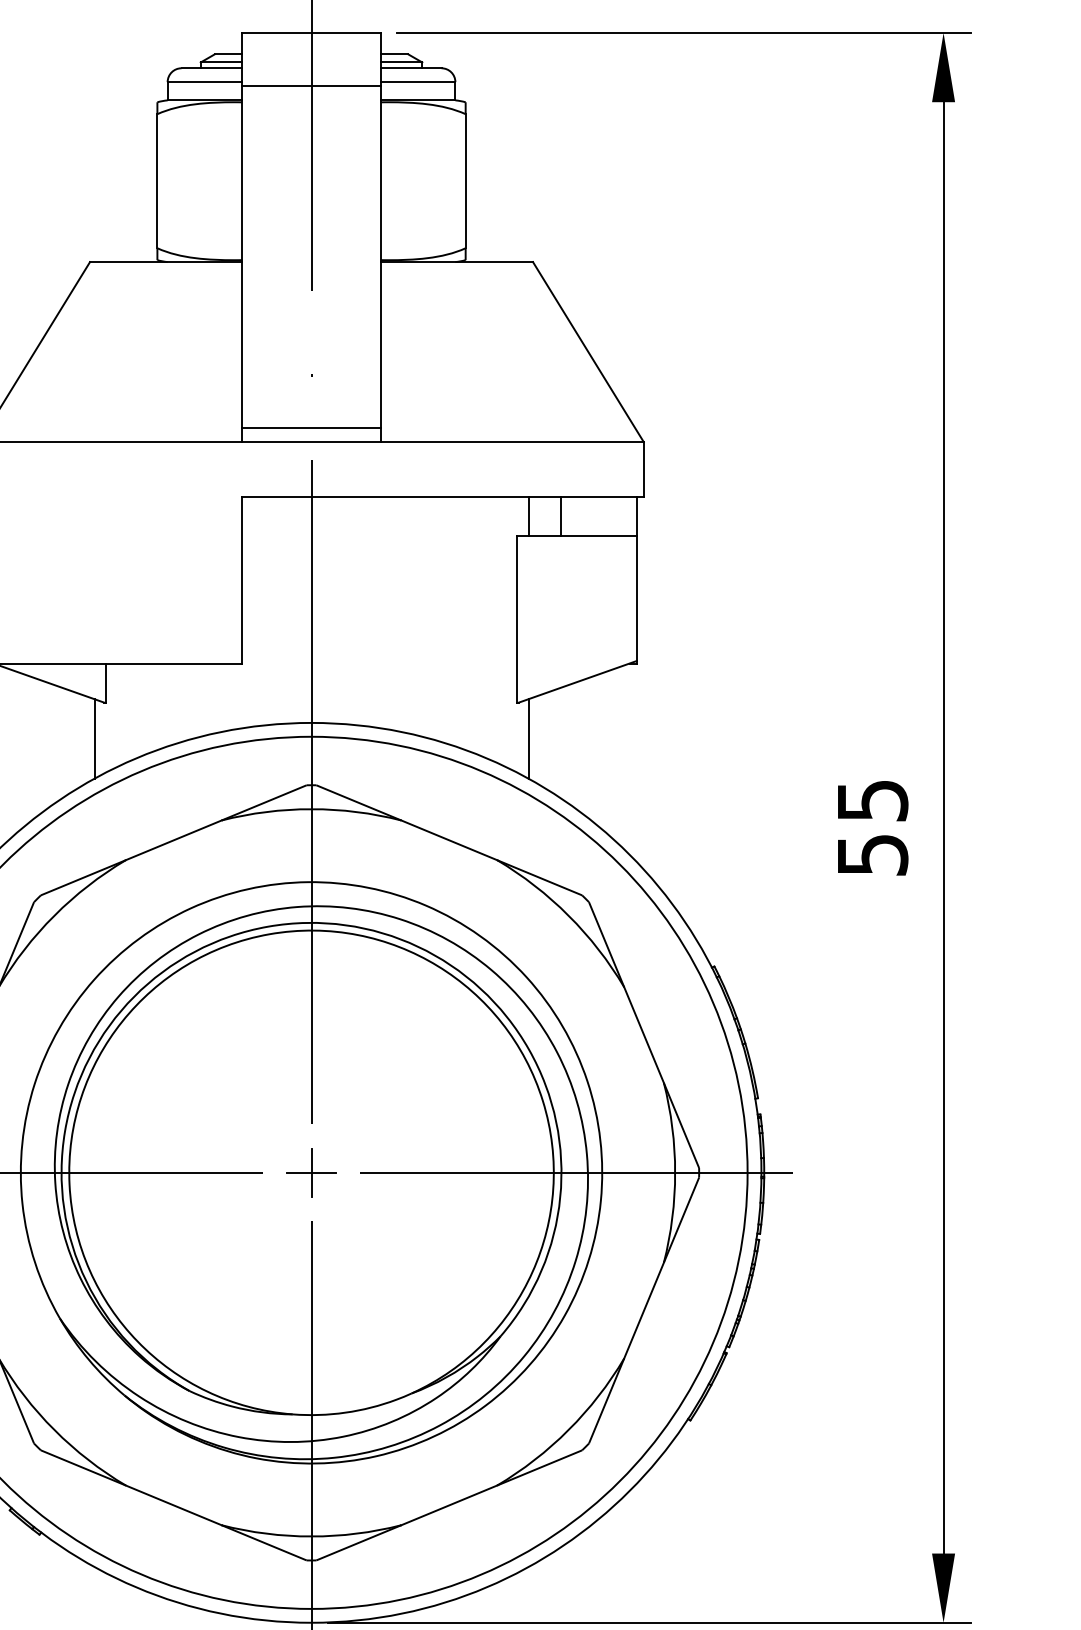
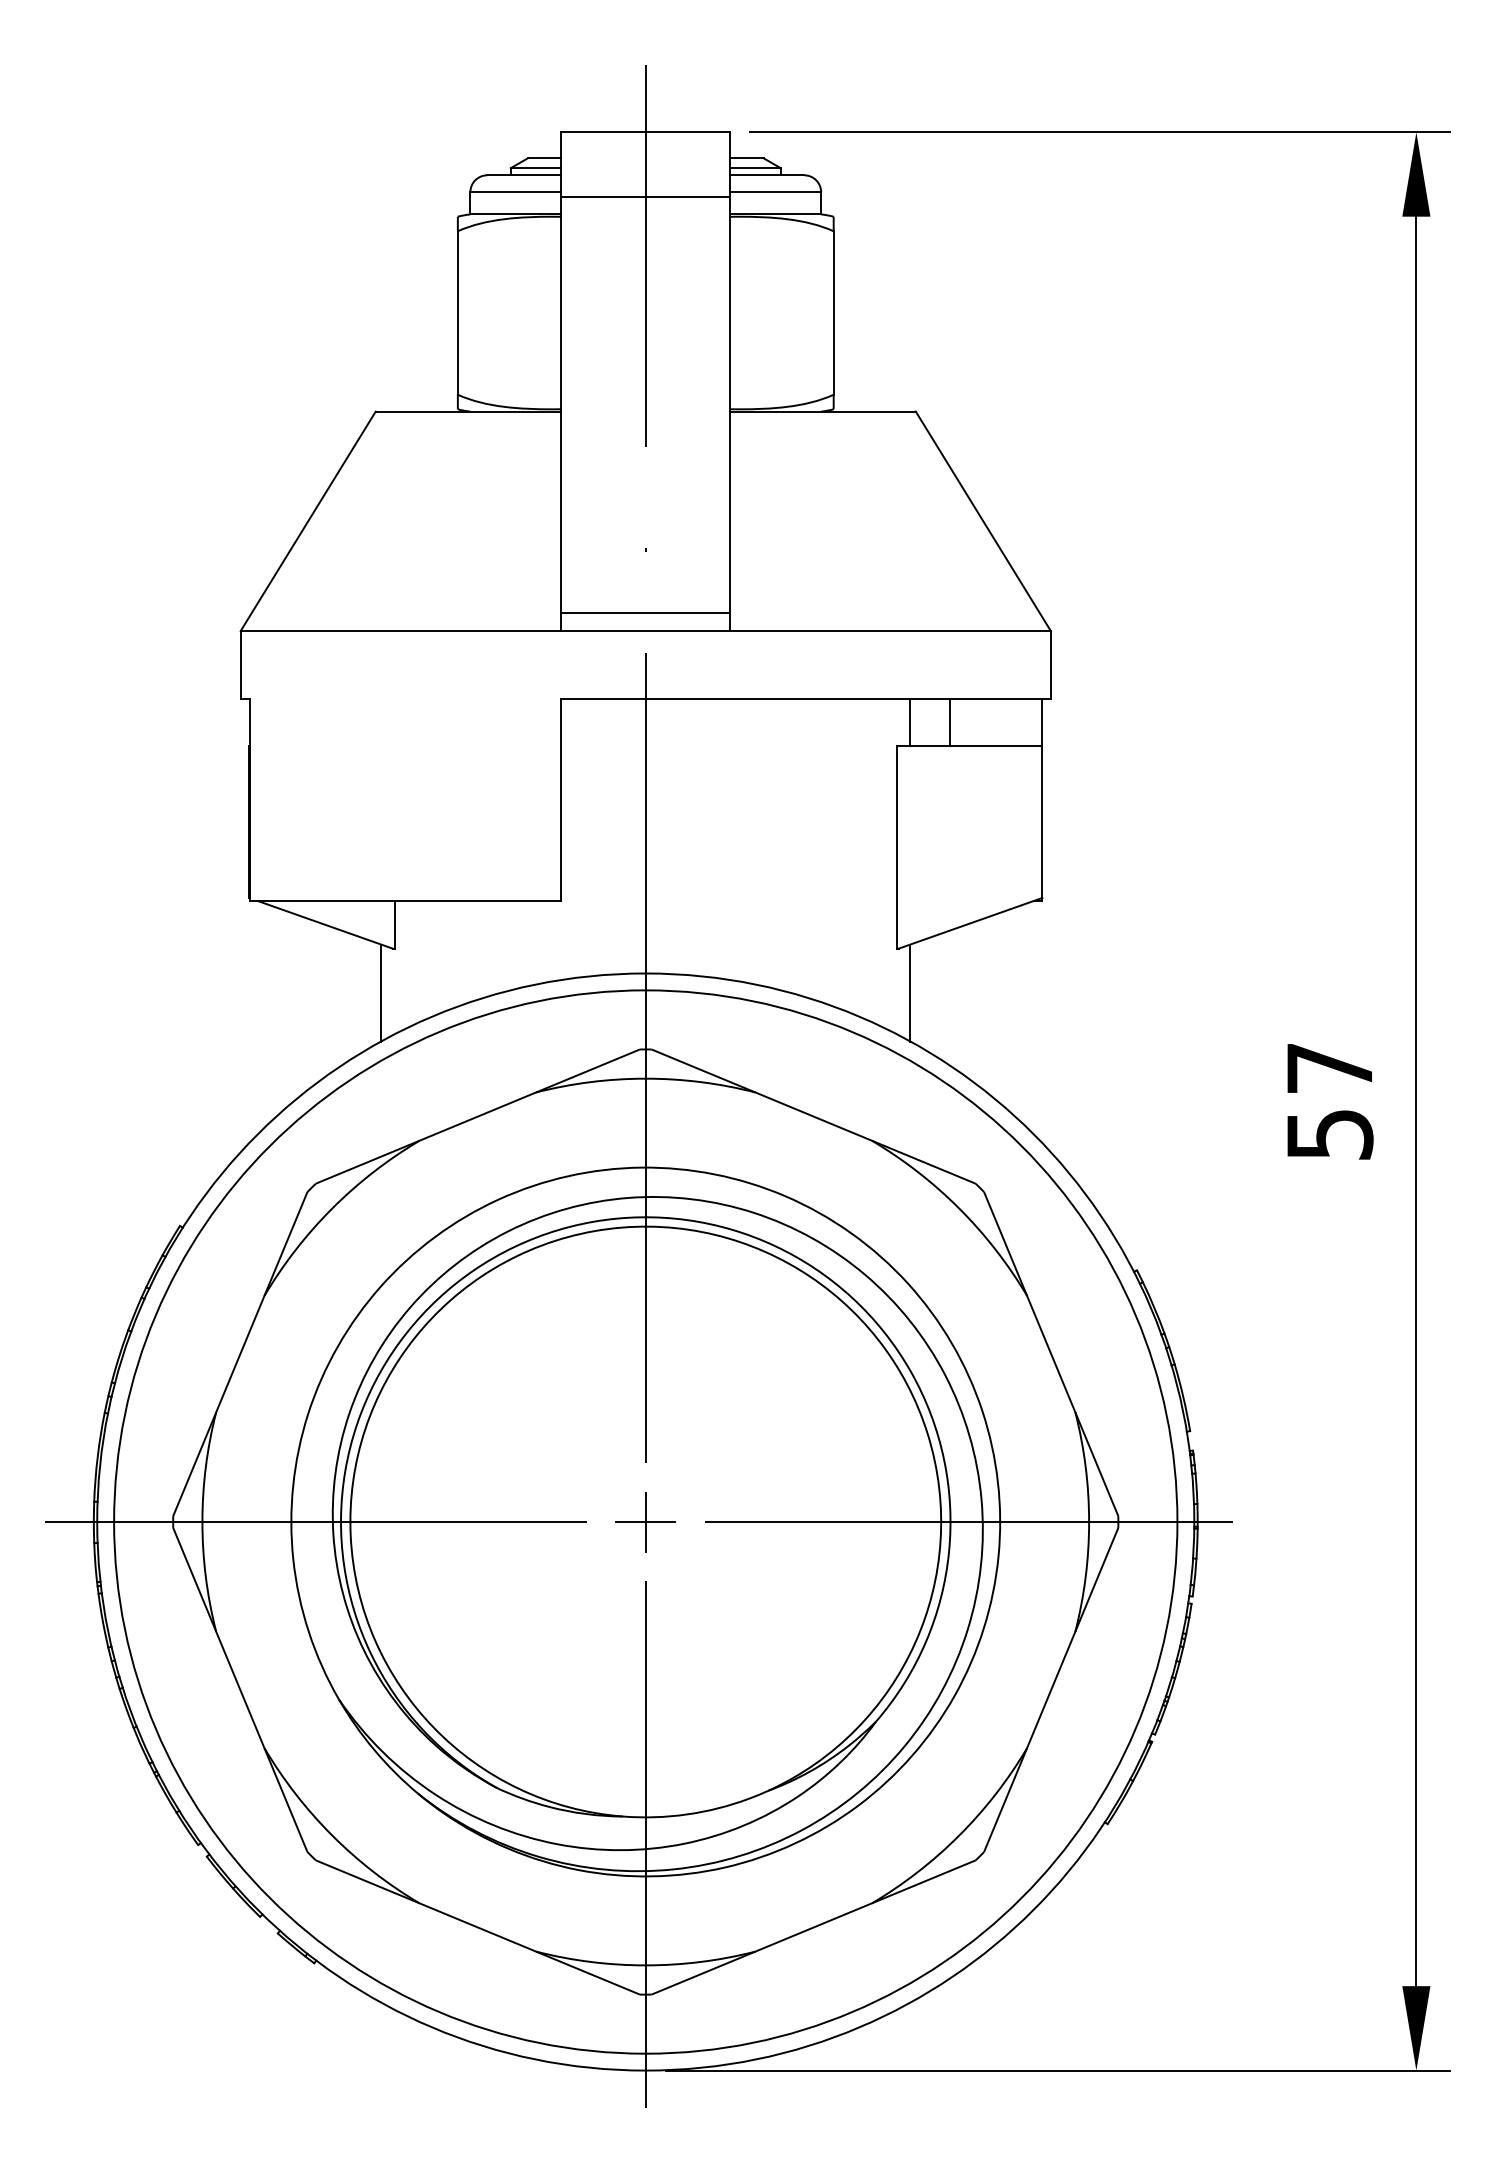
text: (873, 800) -> (1330, 1068), 55 -> 57

